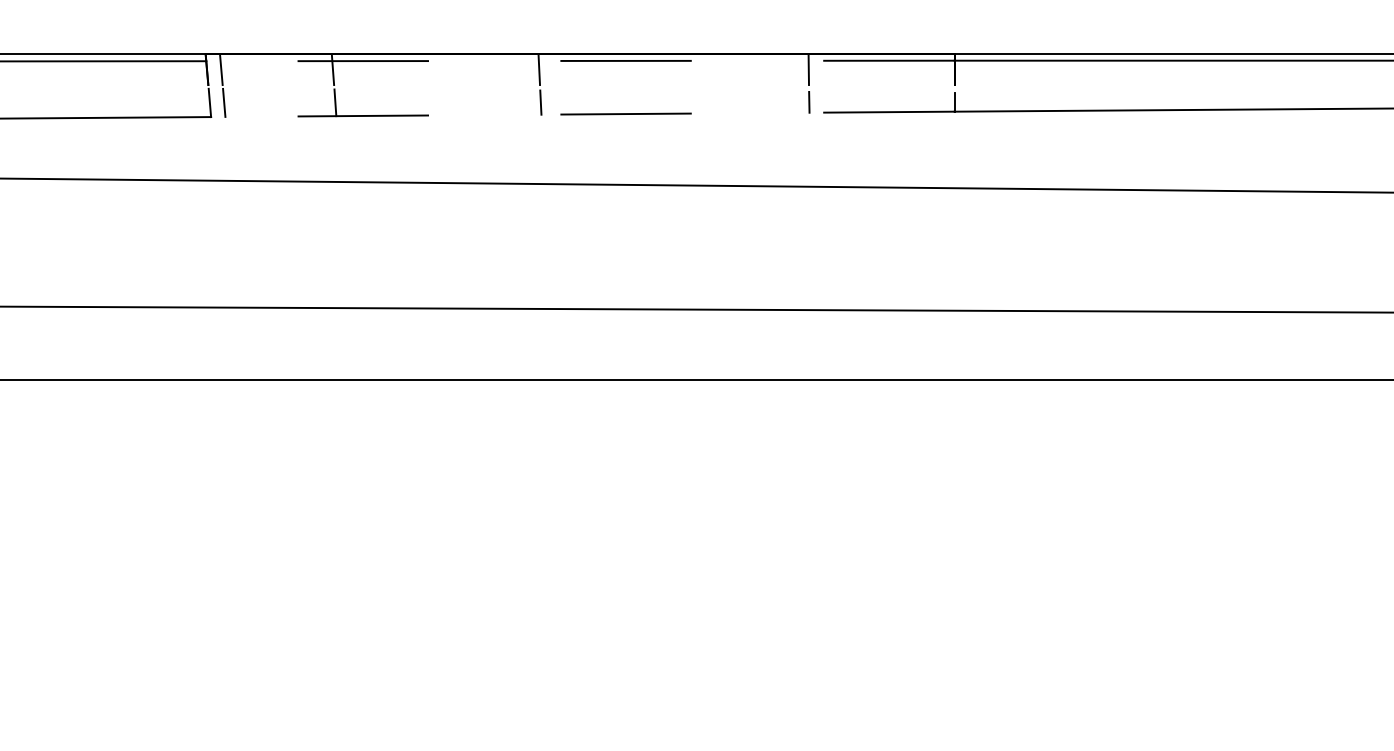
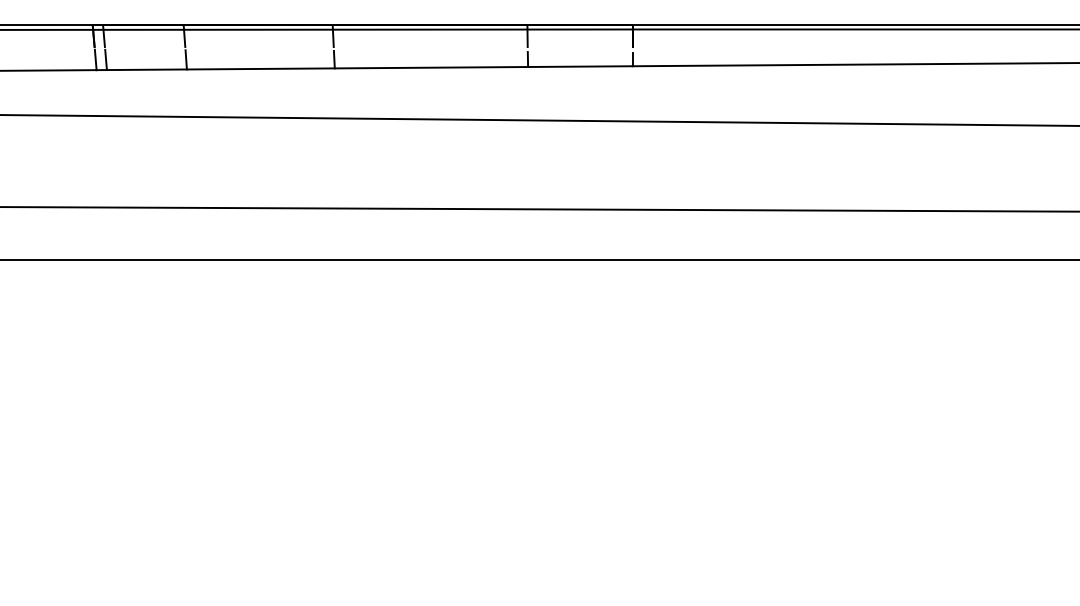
line: (579, 60) -> (362, 29), dashed -> solid
line: (582, 114) -> (364, 68), dashed -> solid

